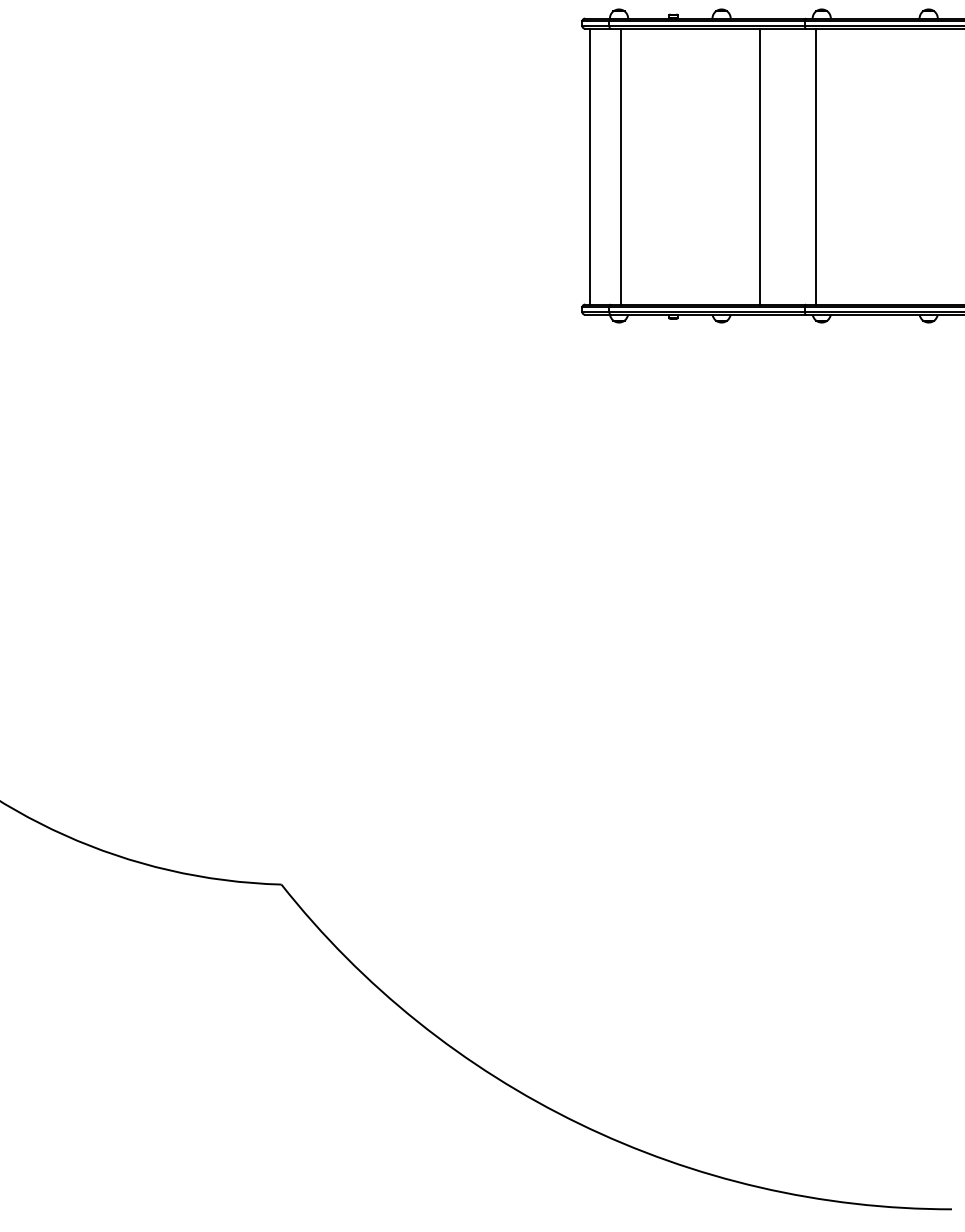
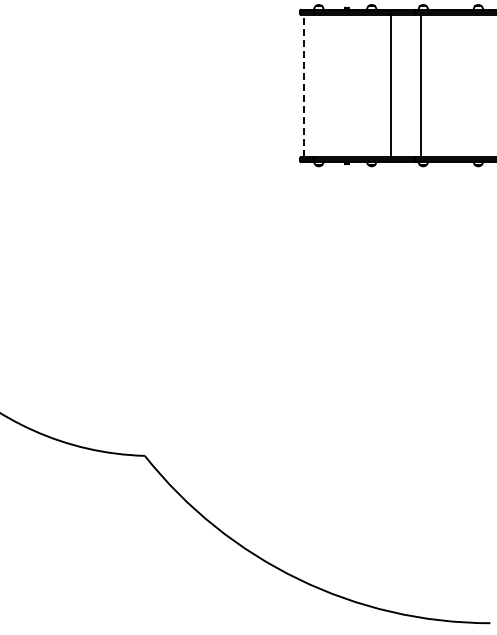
line: (589, 165) -> (303, 85), solid -> dashed
line: (620, 165) -> (319, 85), removed

